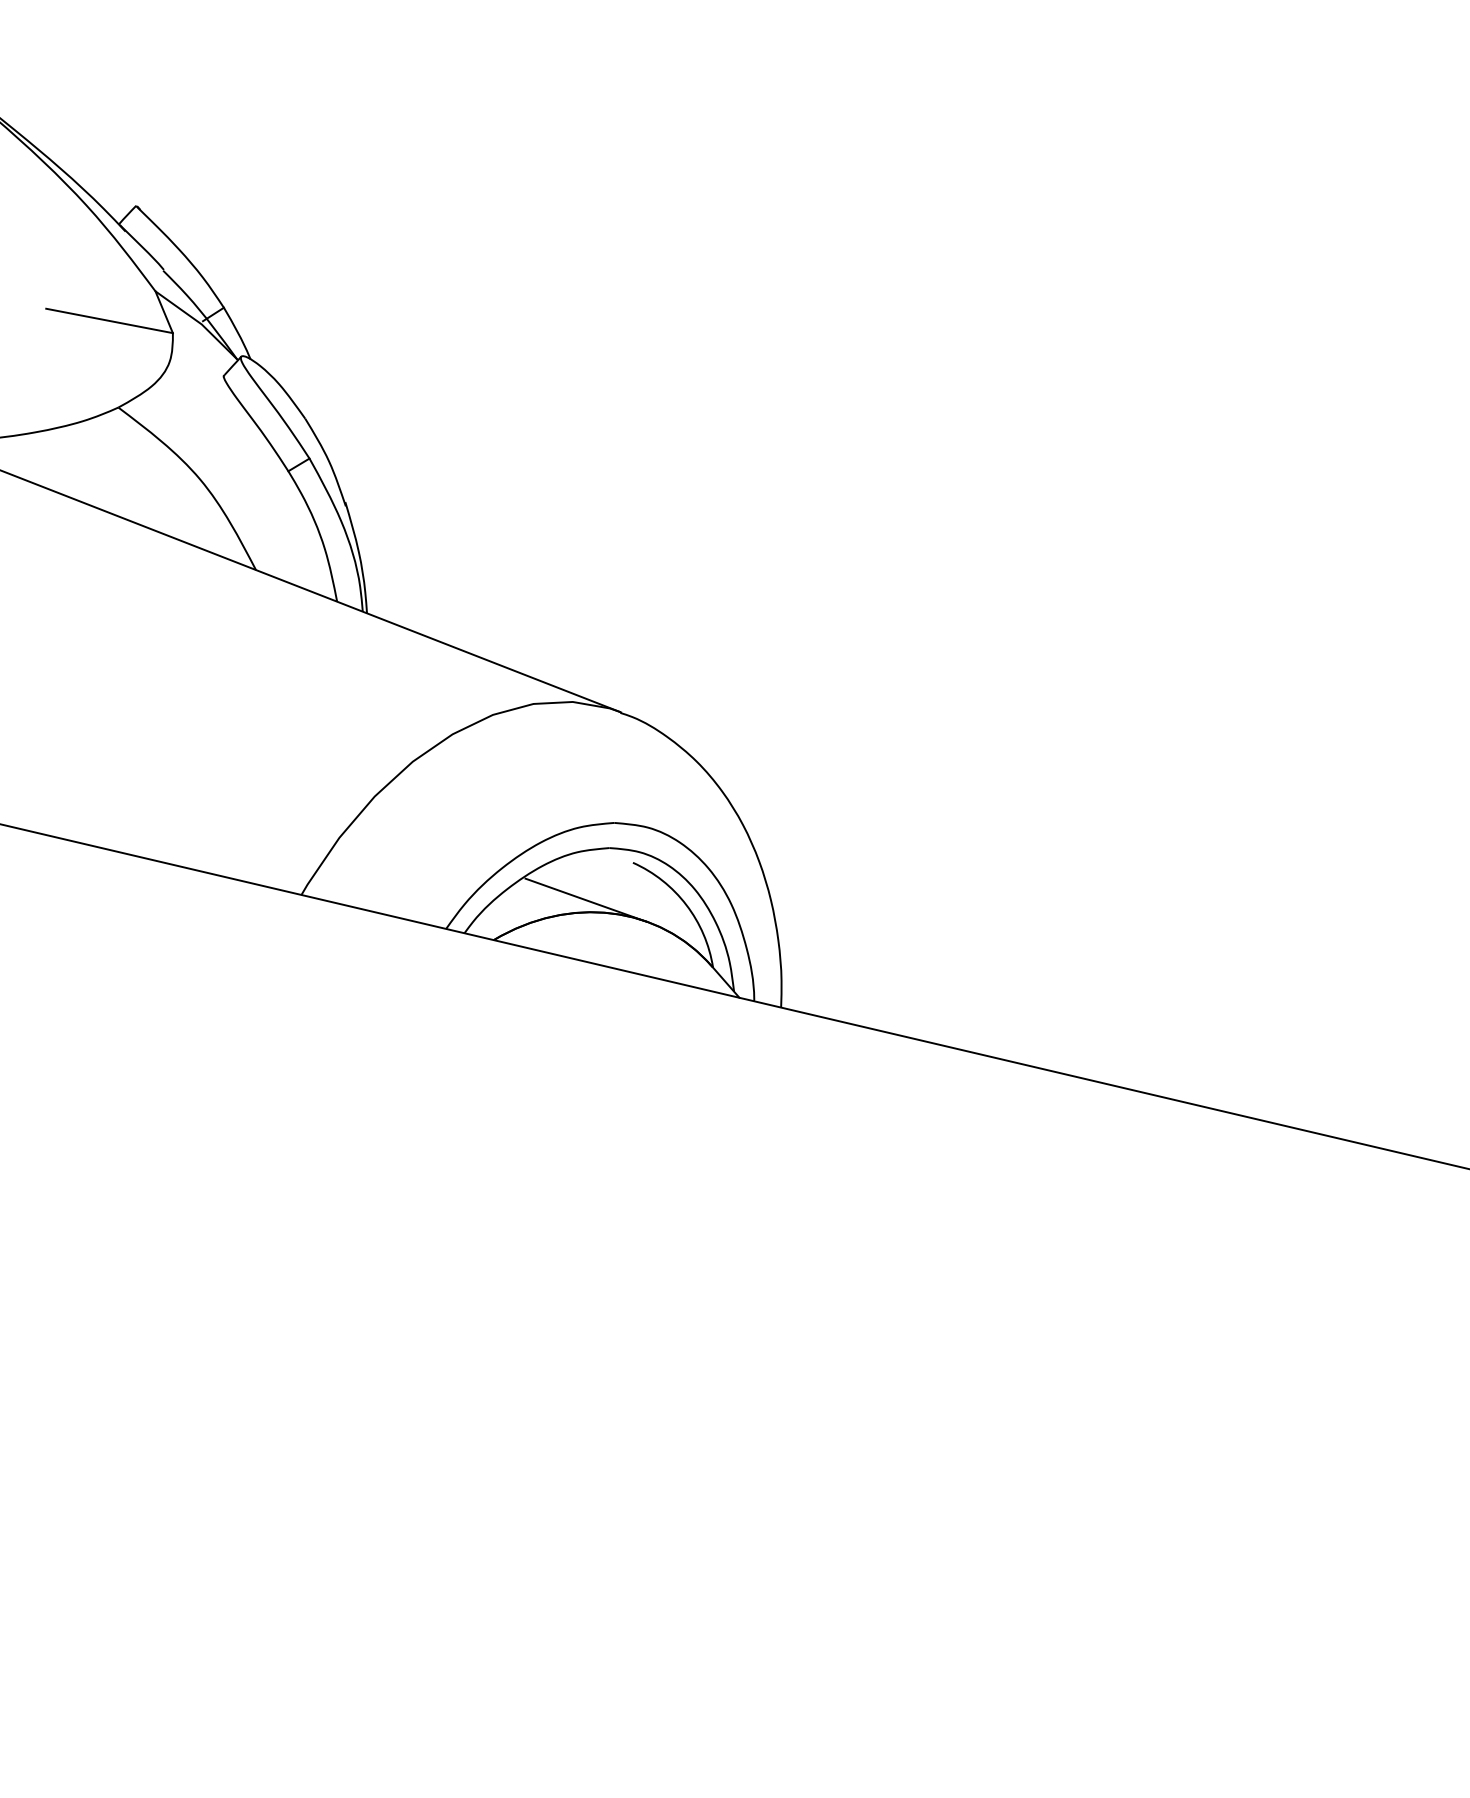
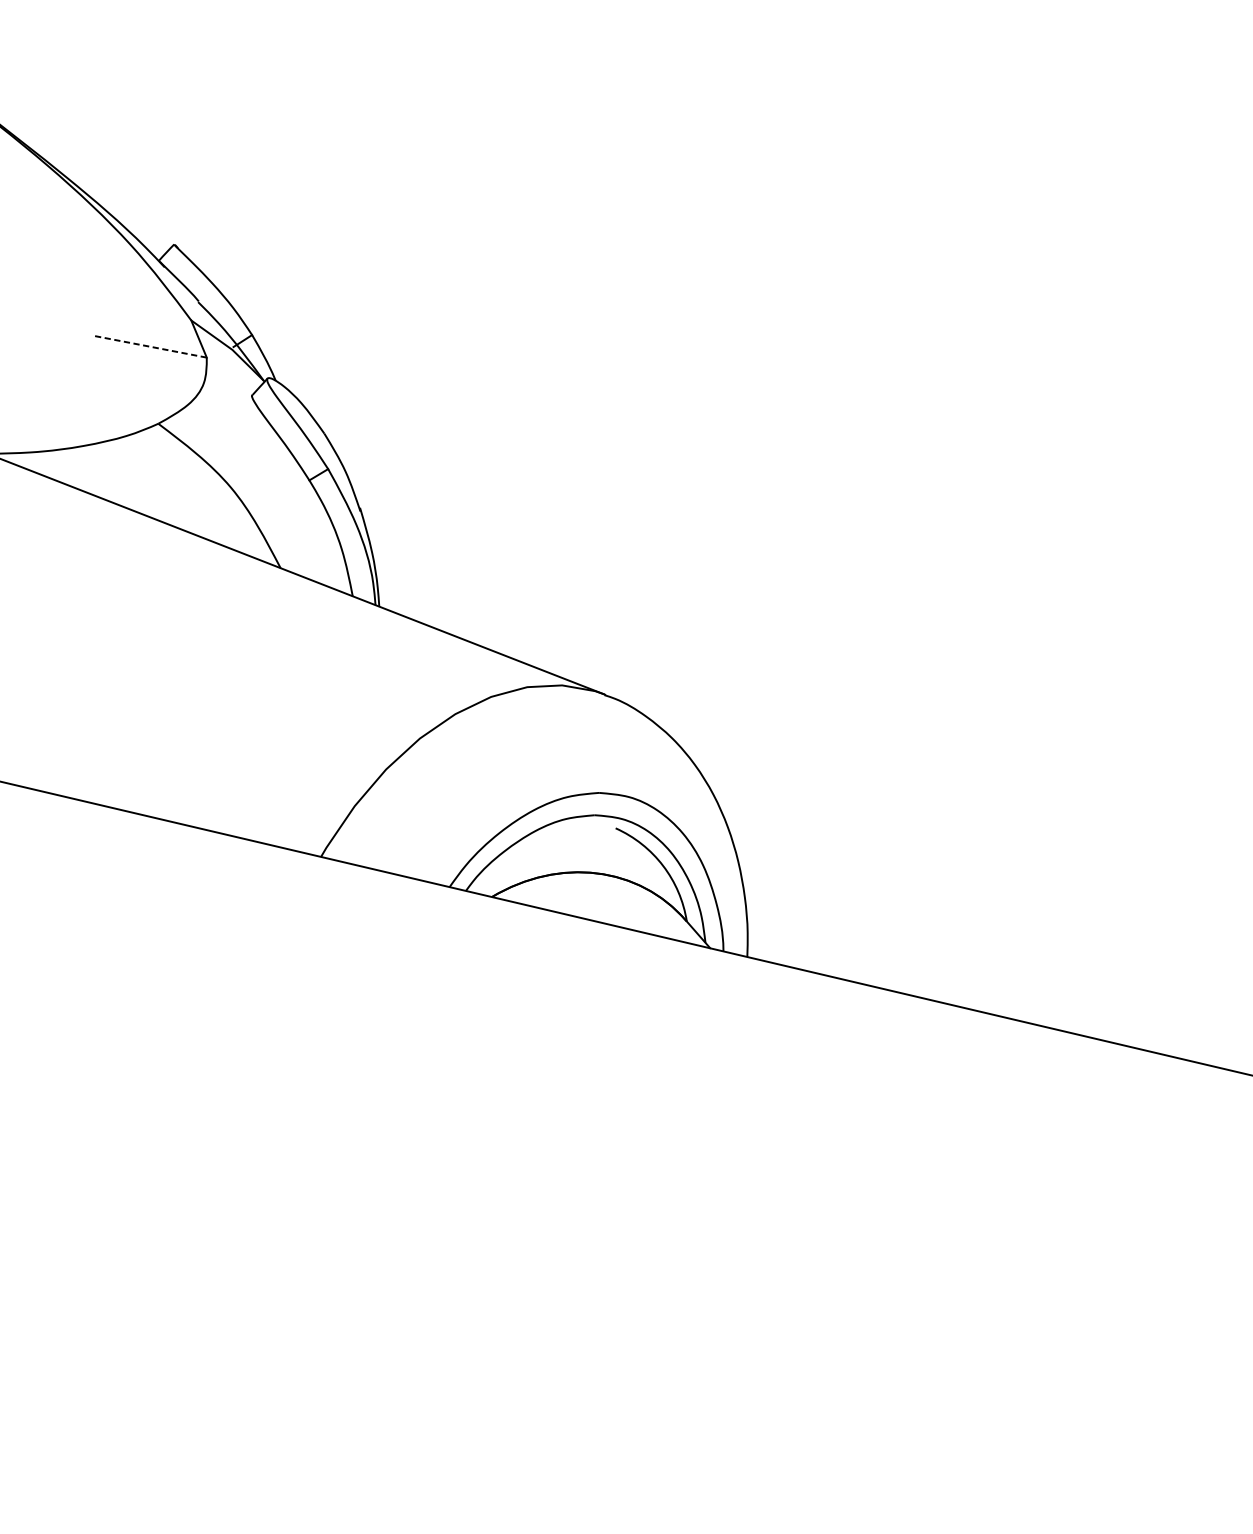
line: (109, 320) -> (150, 346), solid -> dashed
line: (585, 899) -> (573, 860), removed

